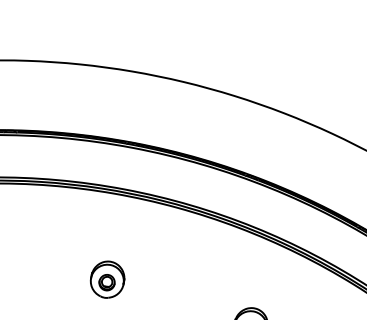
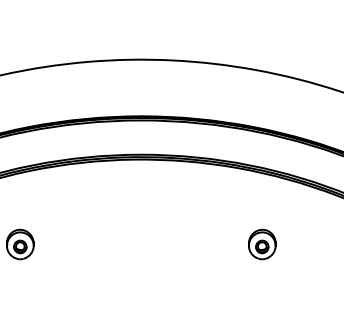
part: (107, 279) -> (141, 228), removed

